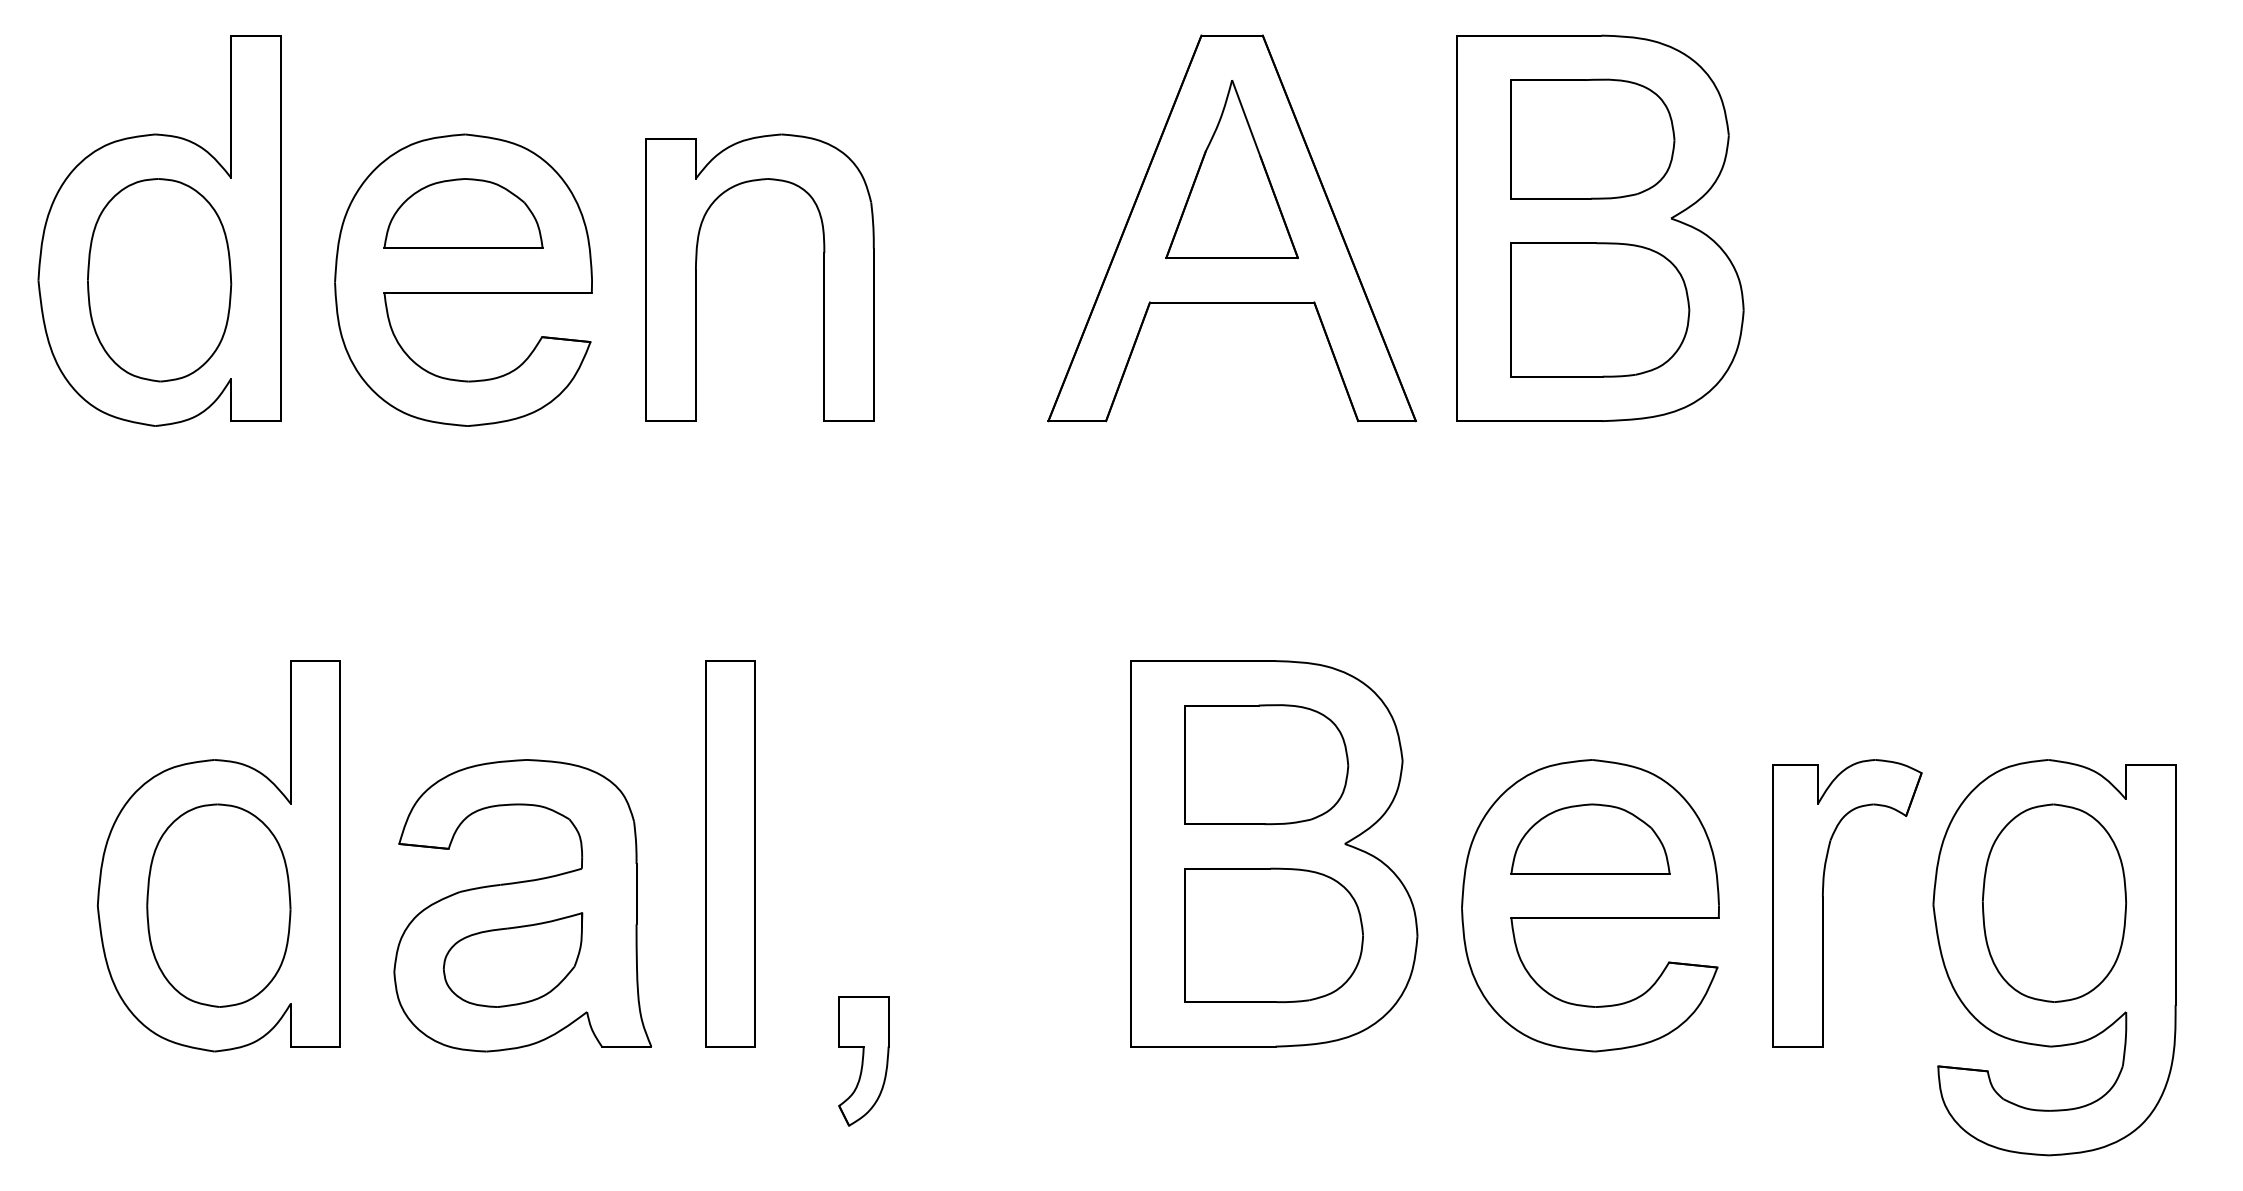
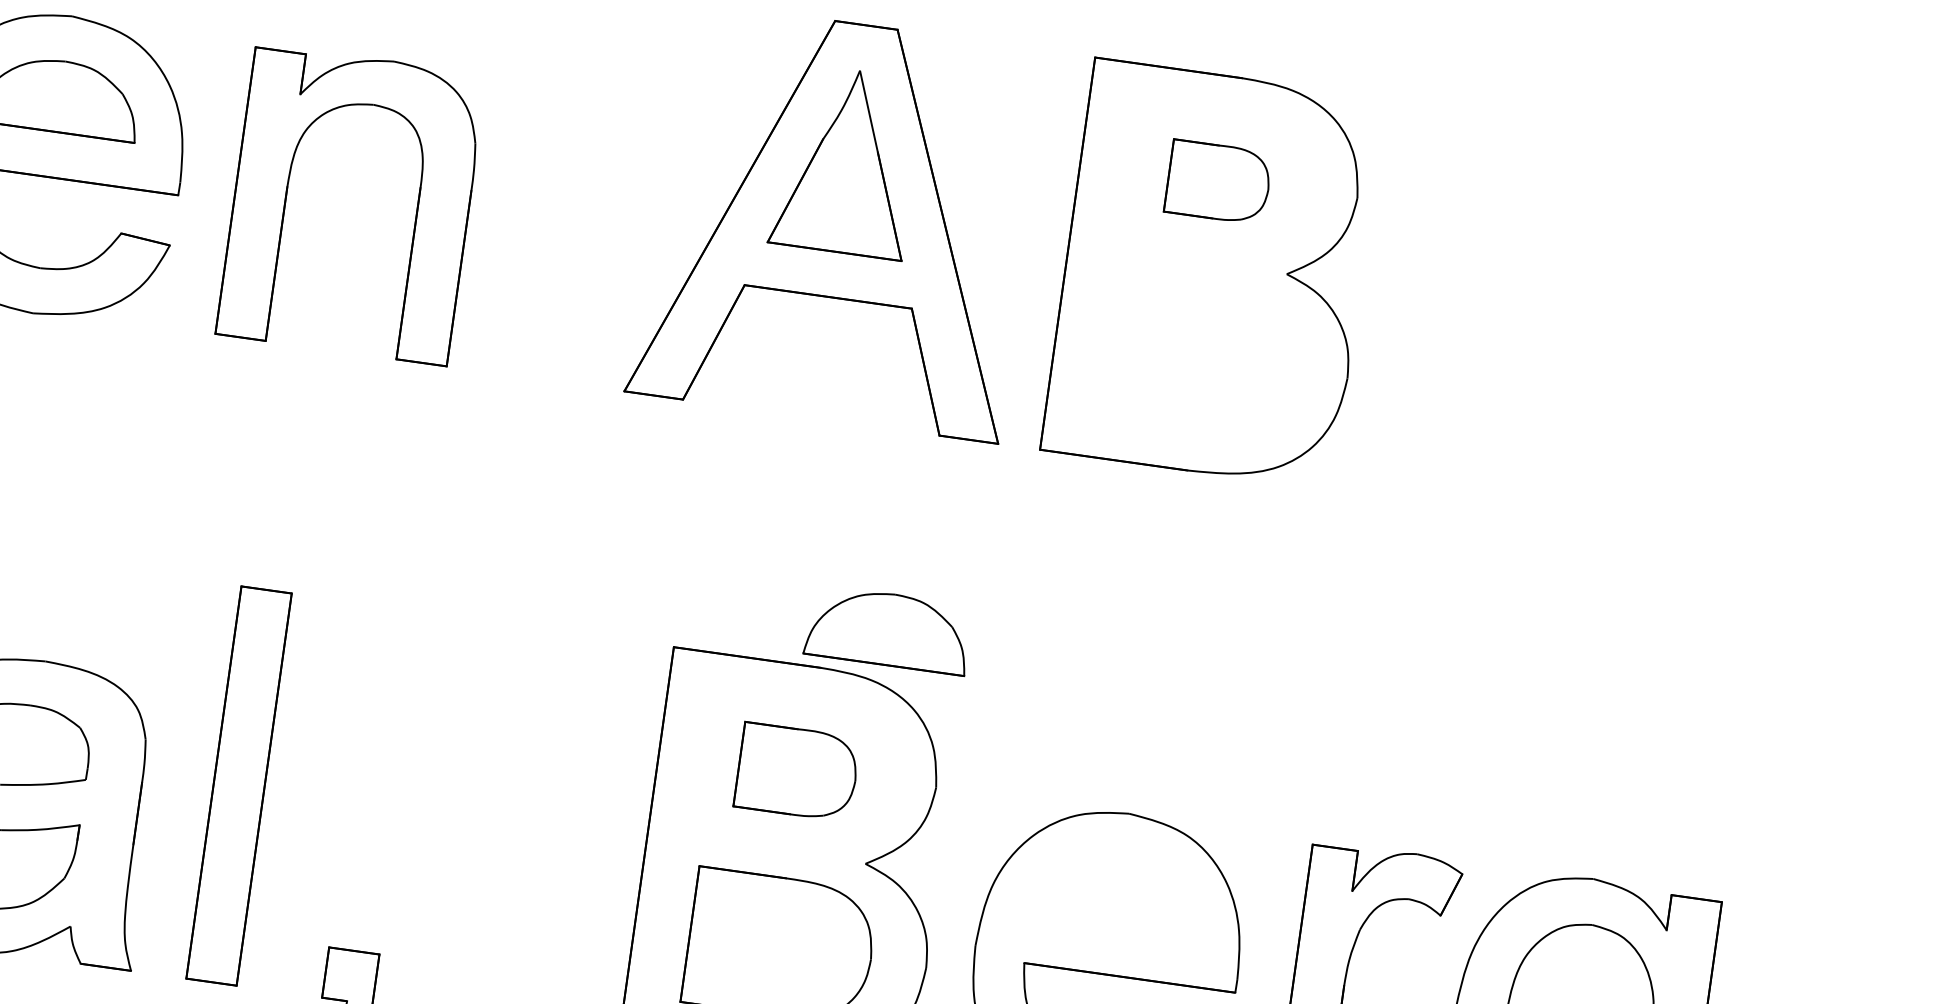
part: (1592, 138) -> (1218, 181), size x0.6
part: (1600, 309) -> (1201, 356), removed
part: (1266, 764) -> (797, 771), size x0.7
part: (1590, 838) -> (888, 629), moved

